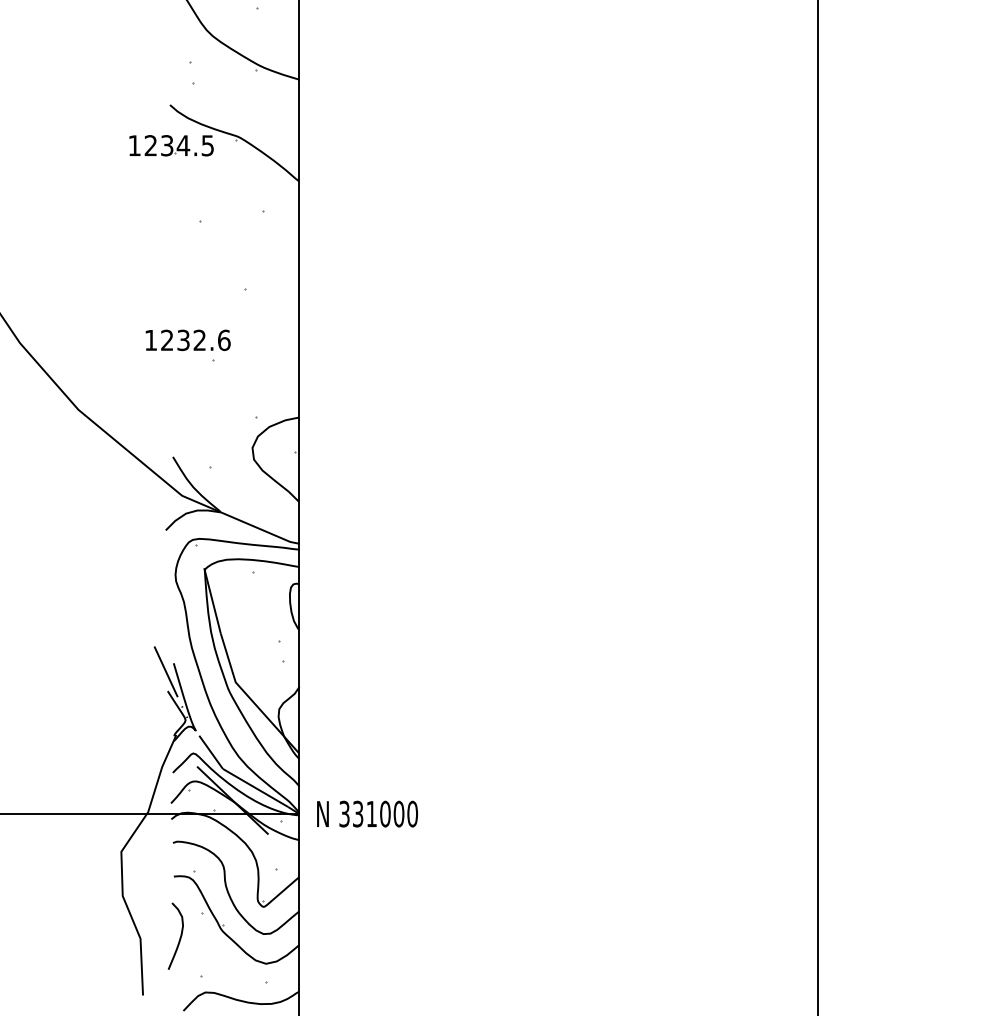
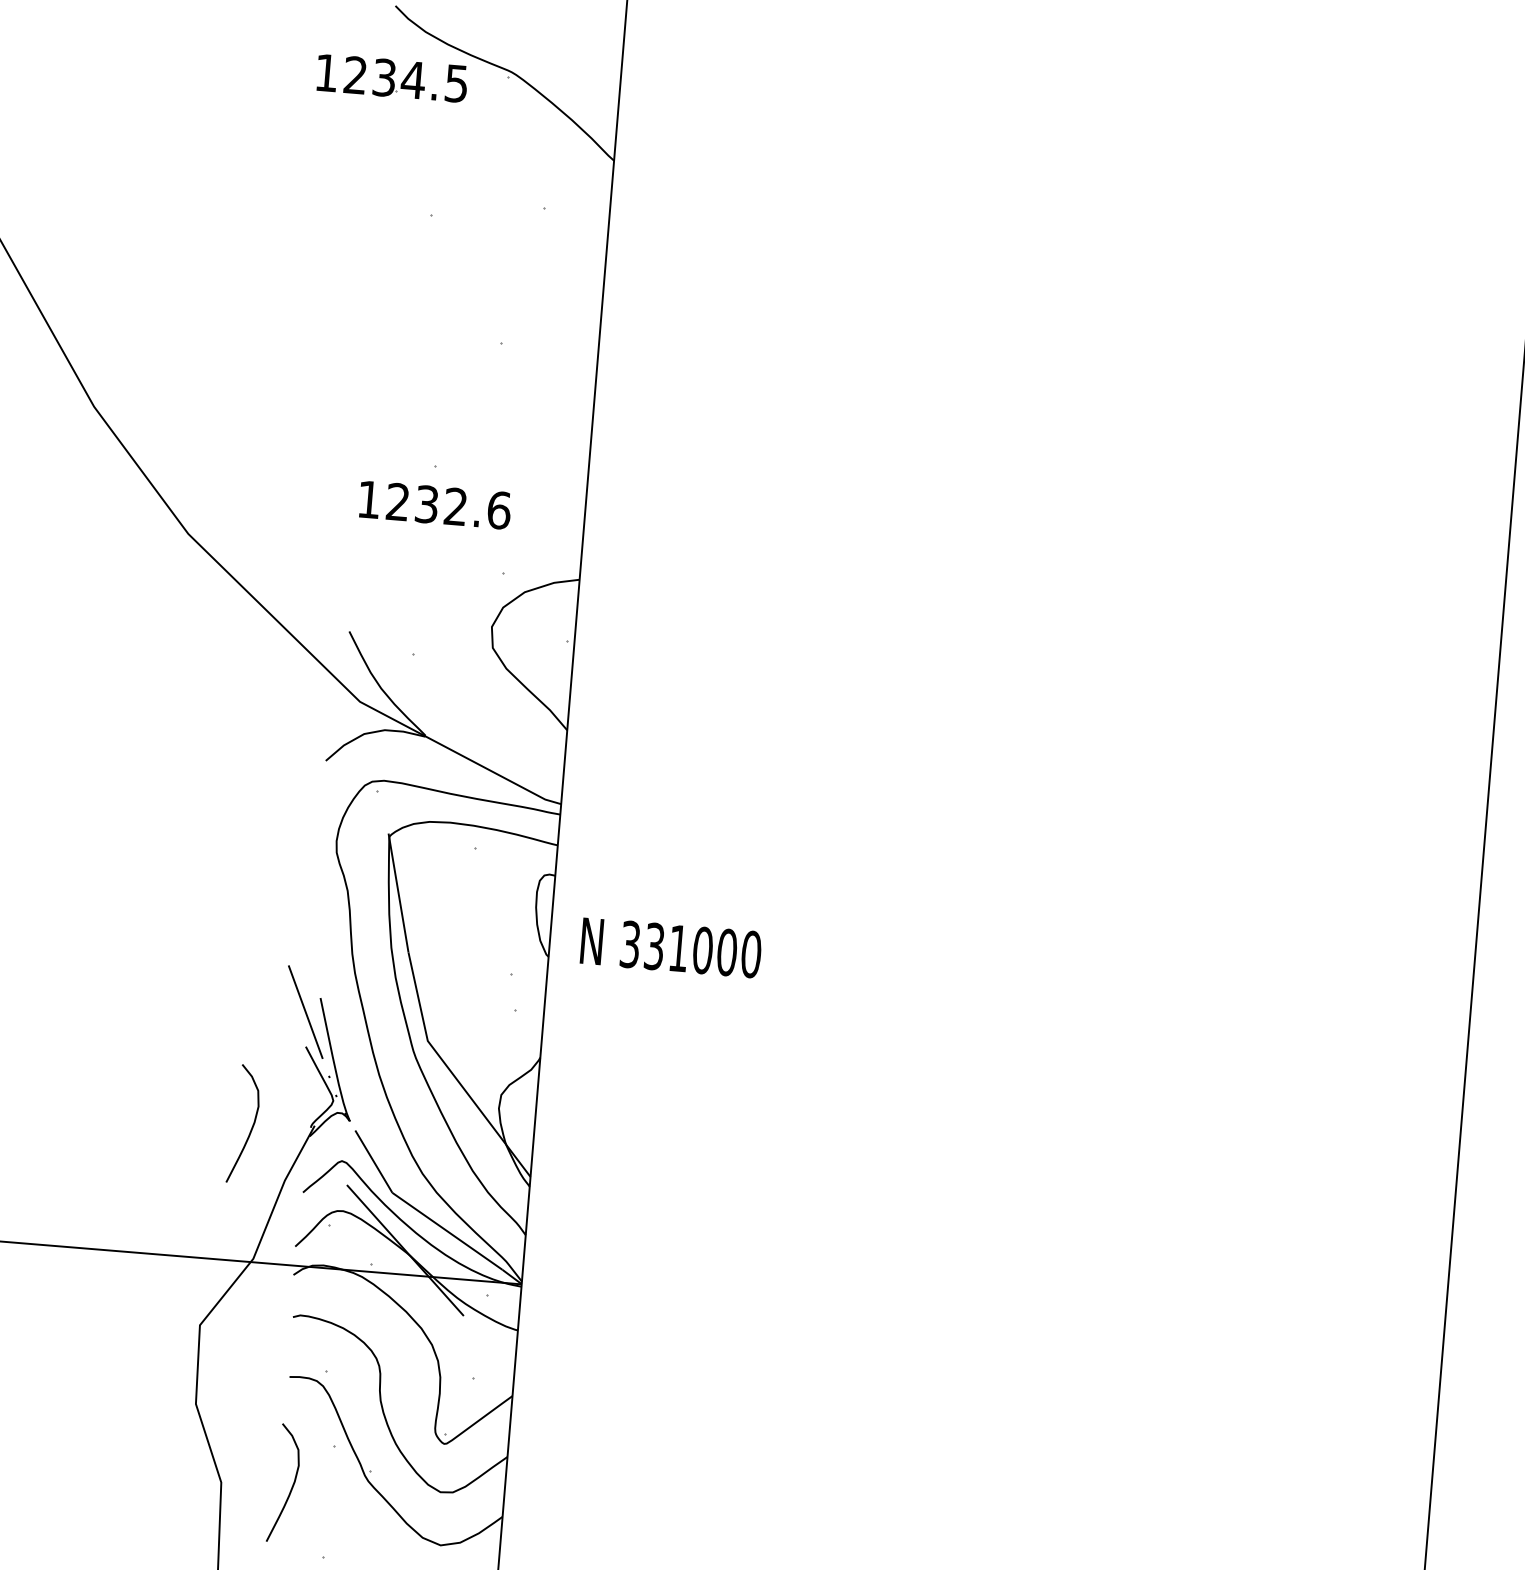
text: (187, 340) -> (433, 505), moved
curve: (140, 738) -> (250, 1126), added
text: (367, 813) -> (671, 946), moved

